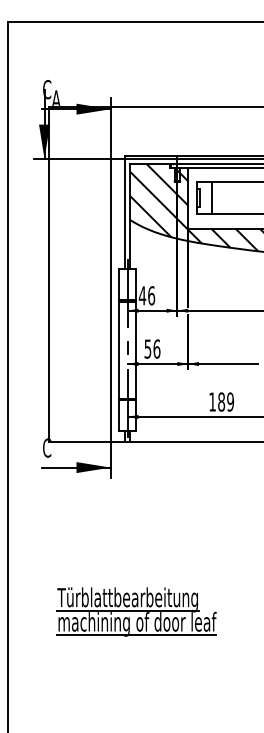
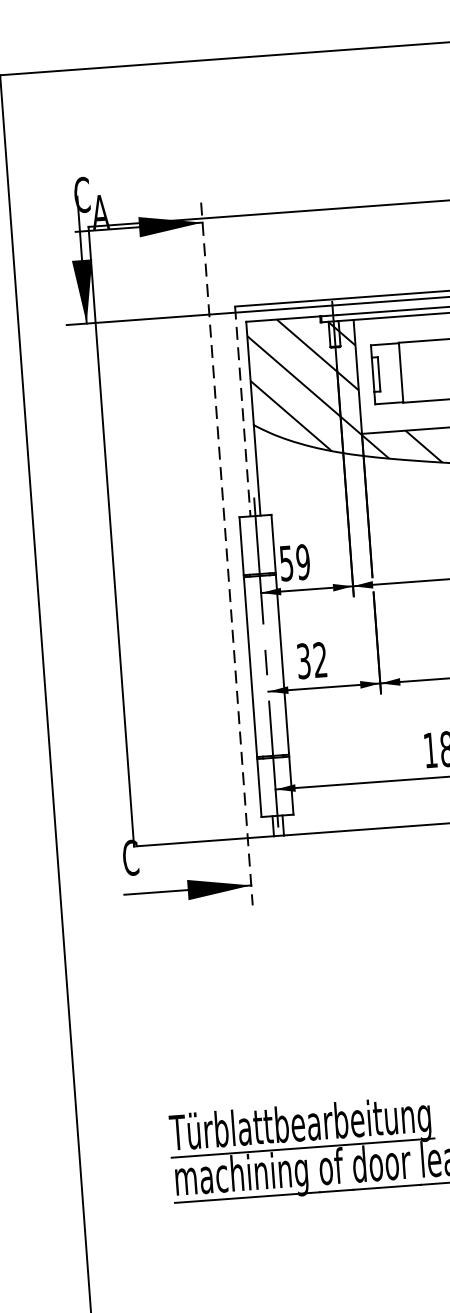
line: (124, 212) -> (241, 411), solid -> dashed
line: (110, 288) -> (226, 554), solid -> dashed
text: (146, 295) -> (293, 562), 46 -> 59
text: (152, 348) -> (312, 659), 56 -> 32

